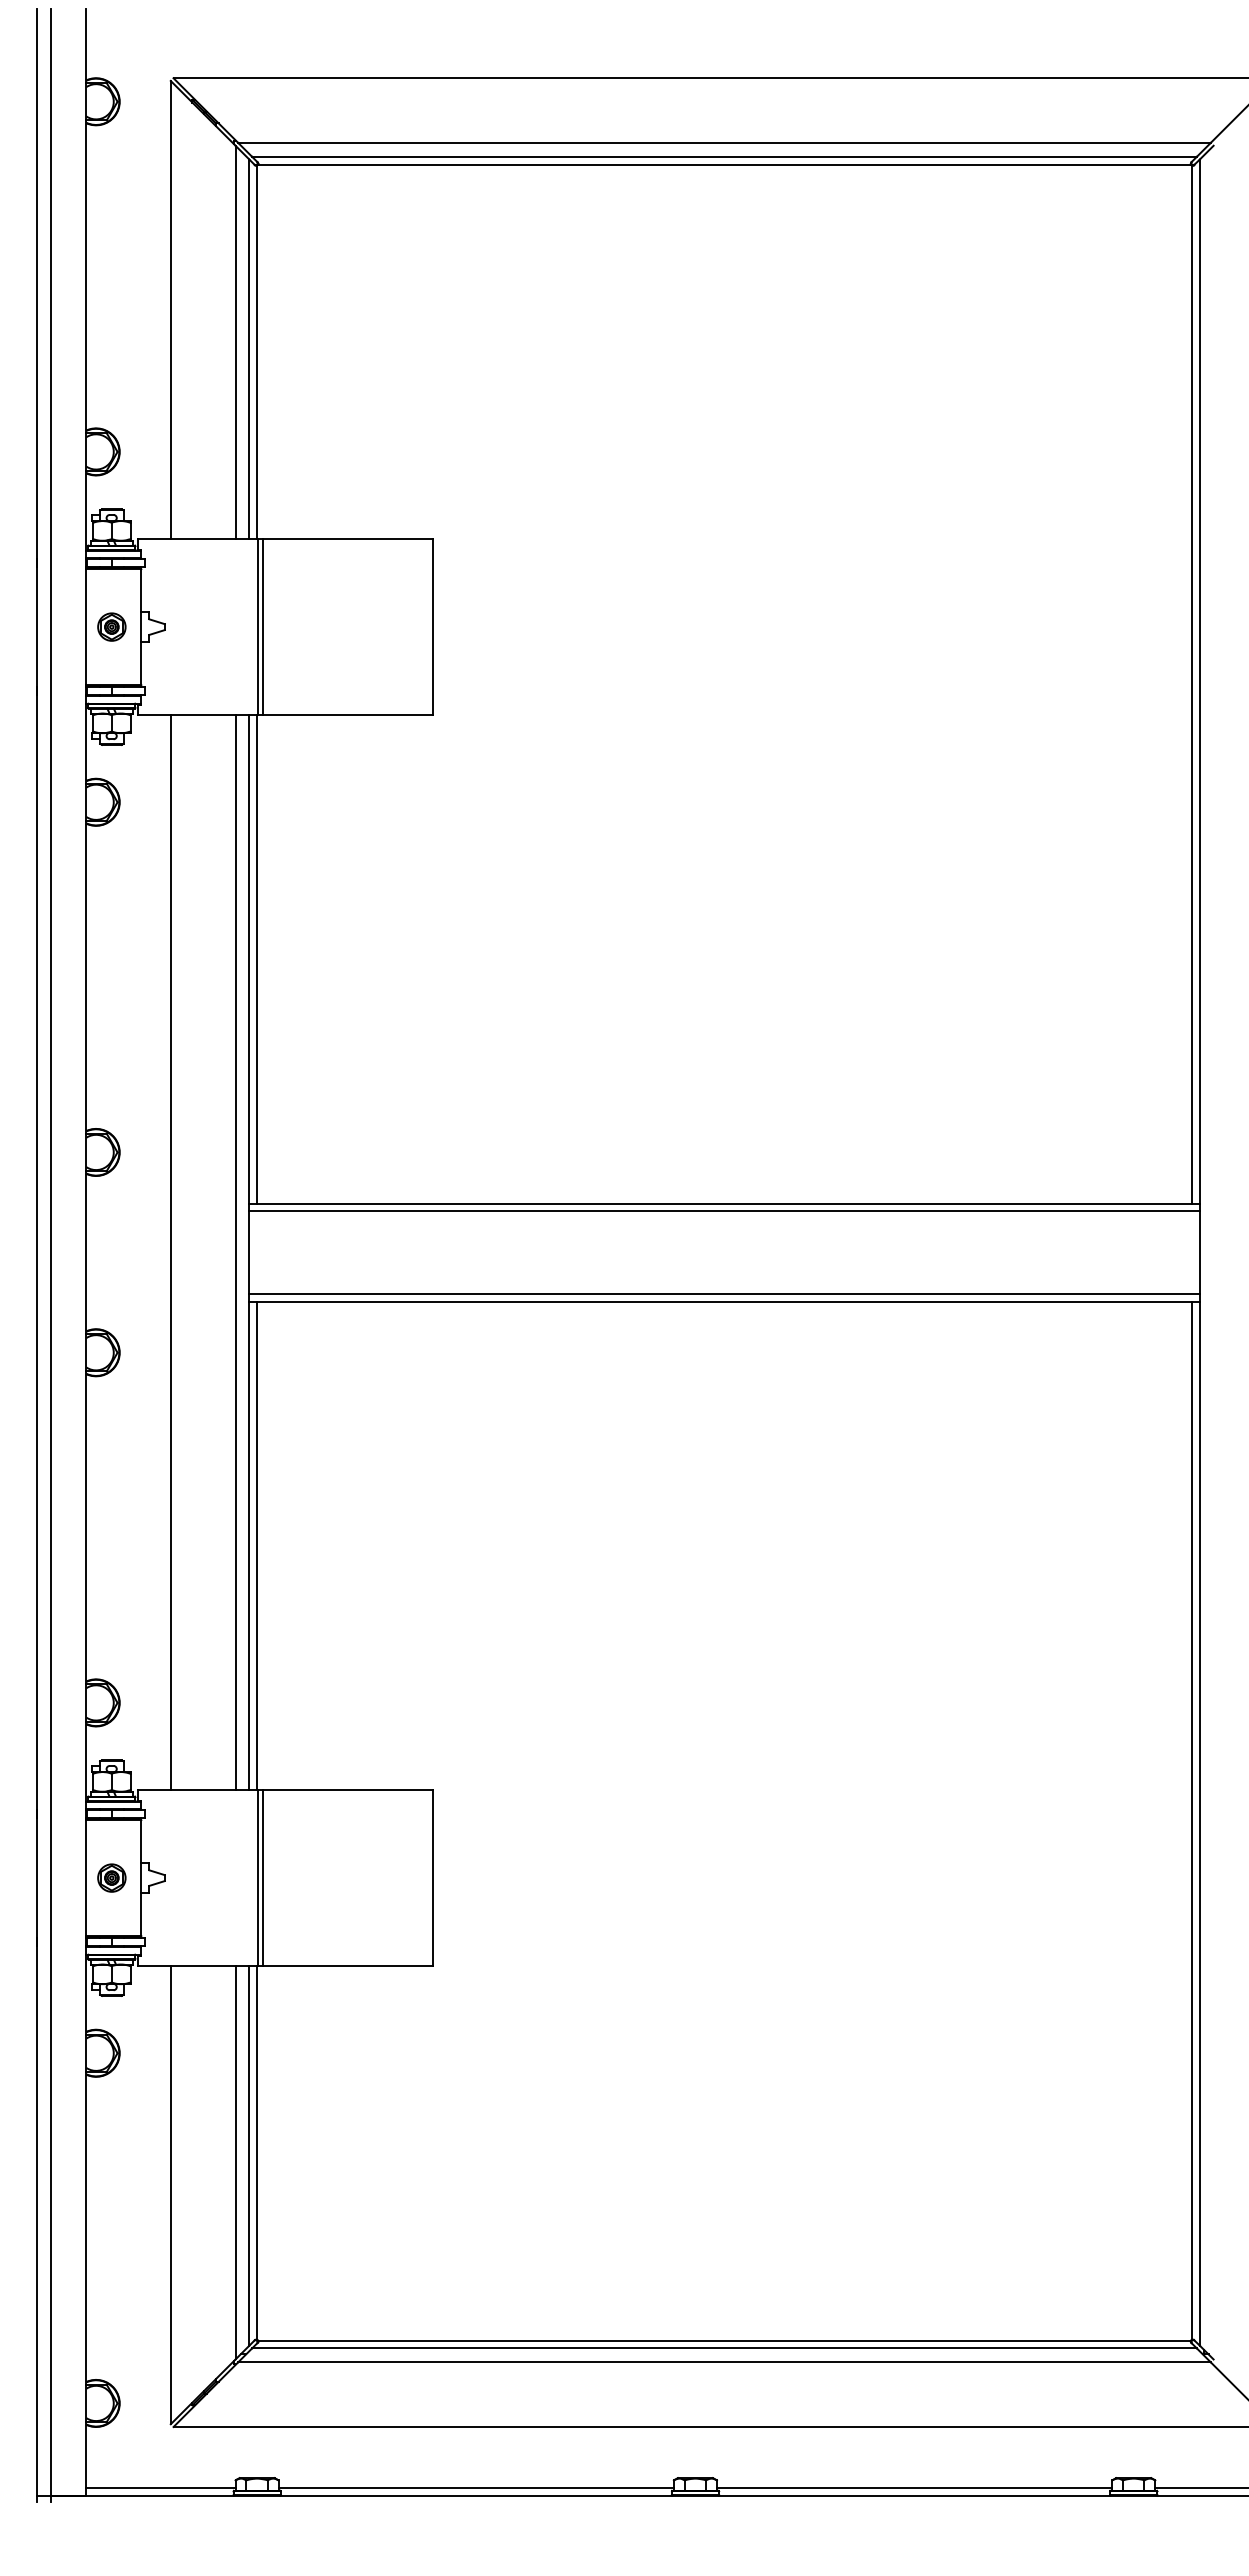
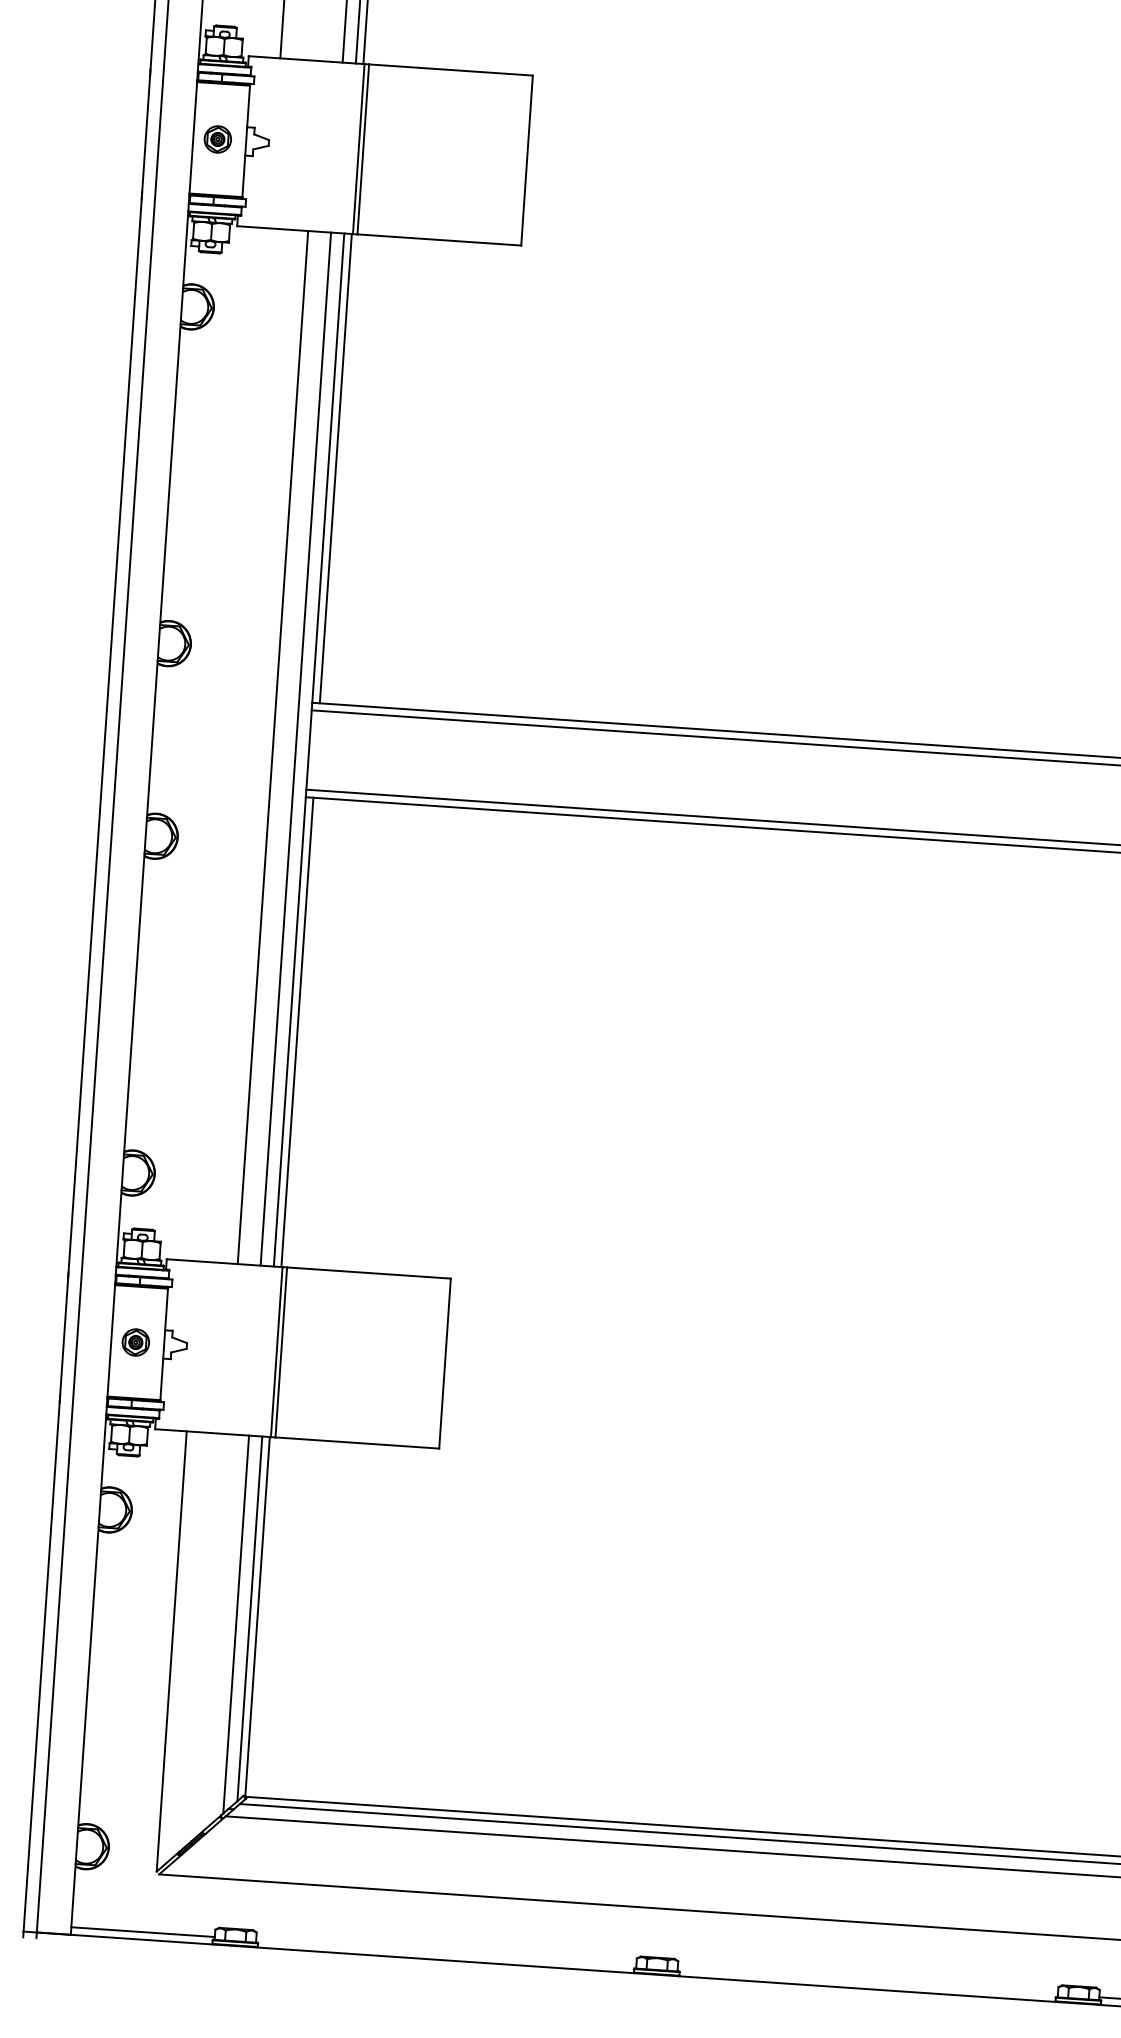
line: (170, 1252) -> (272, 747), moved
line: (475, 2487) -> (445, 1952), removed
line: (914, 2487) -> (867, 1981), removed

